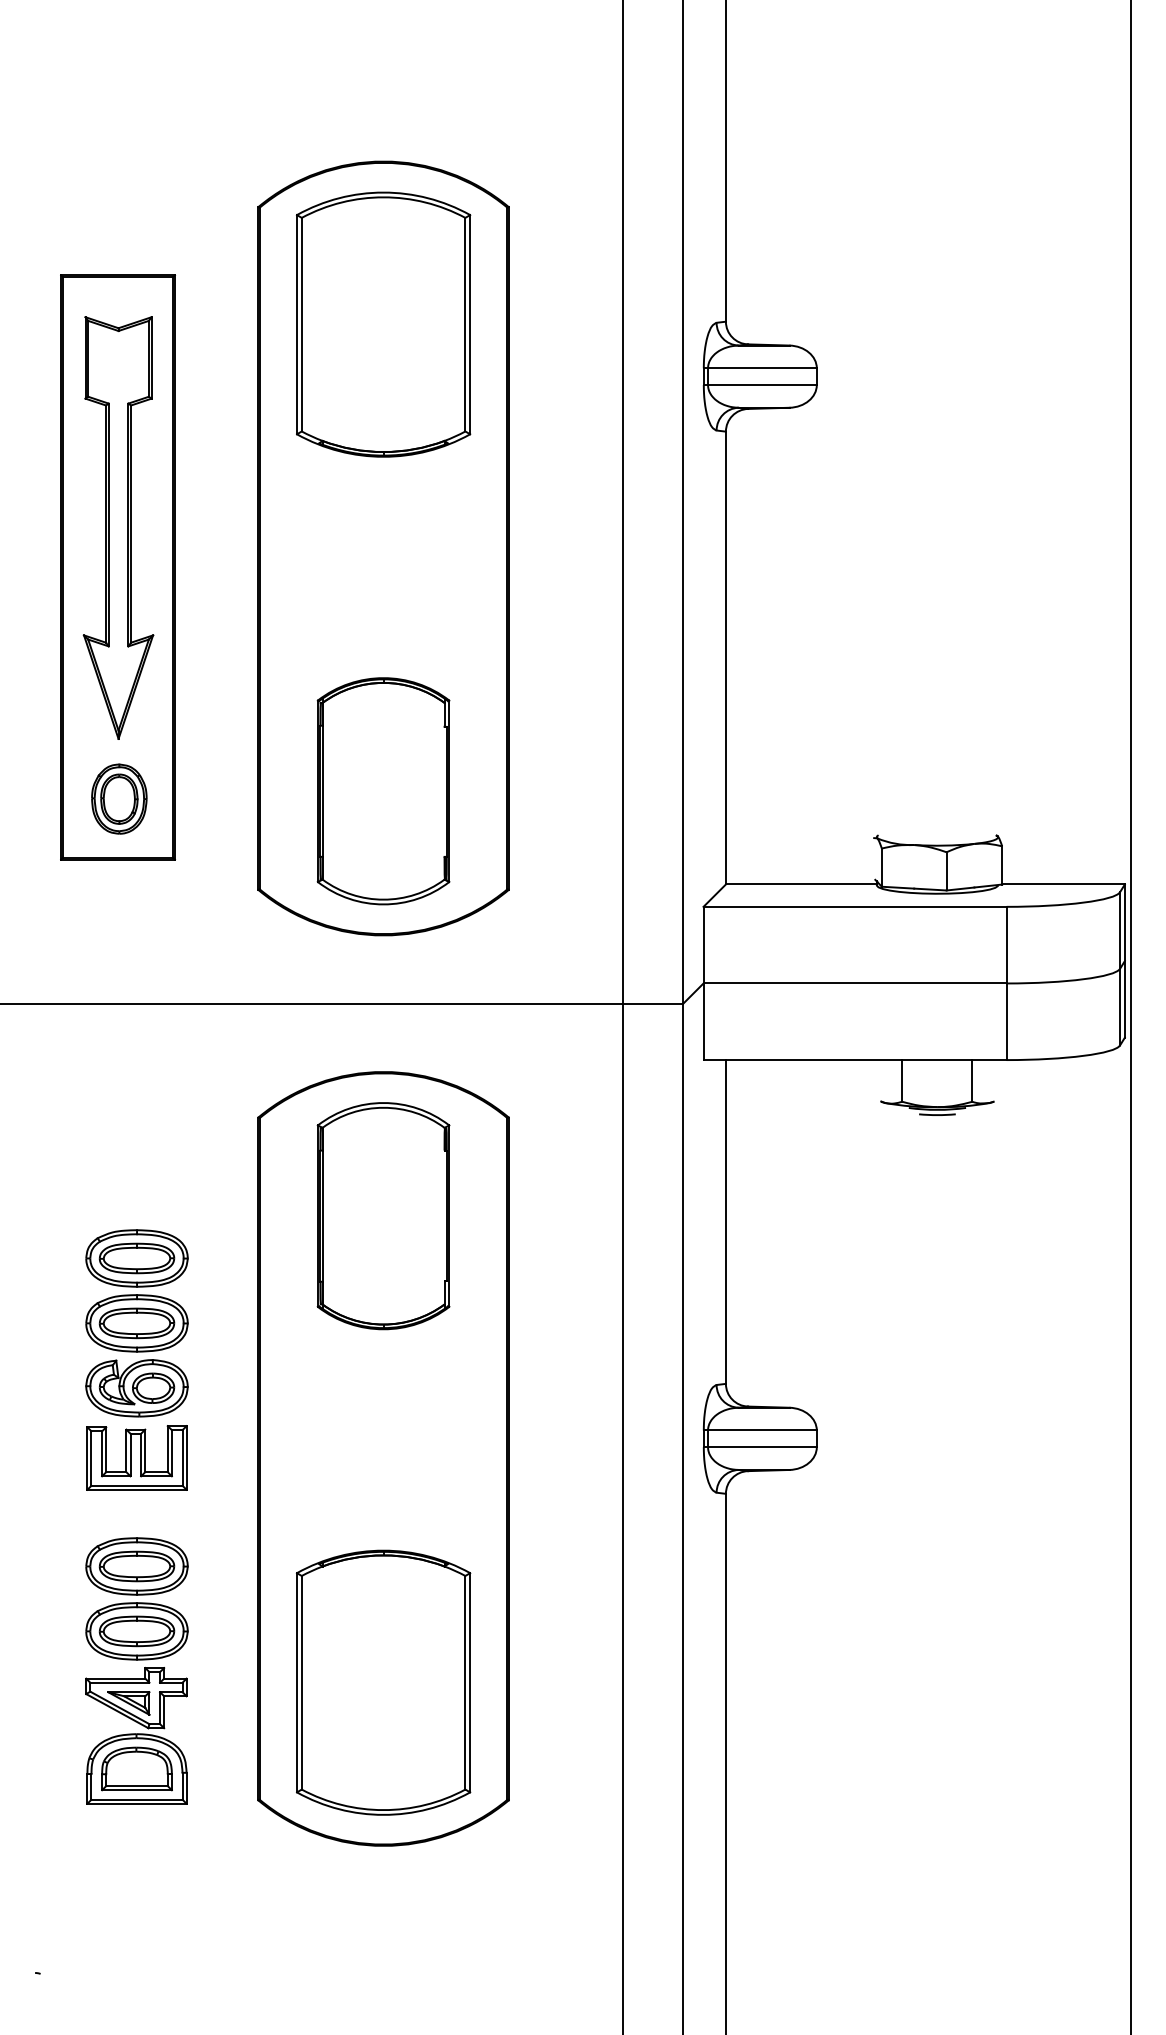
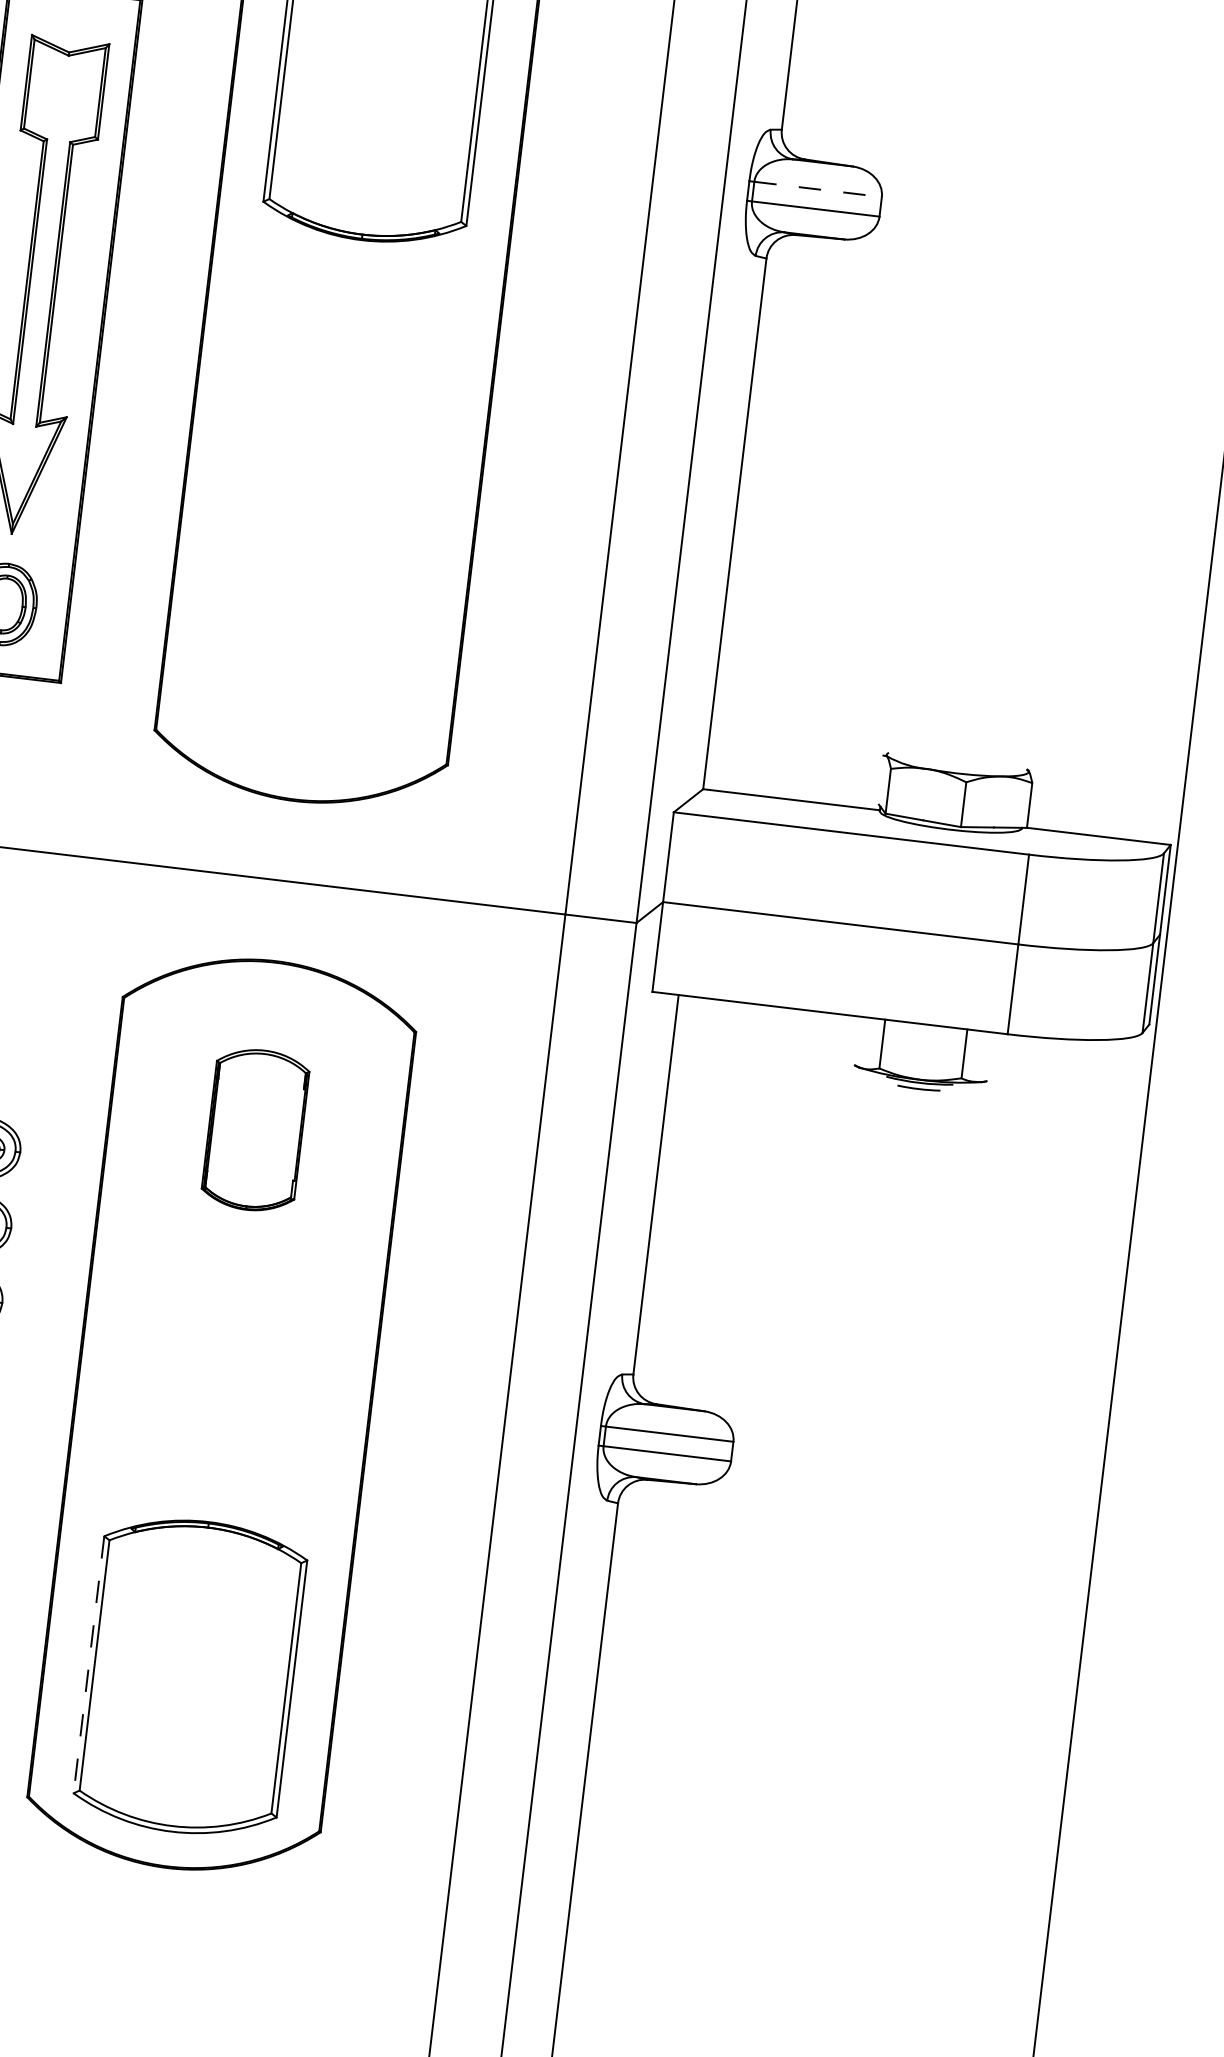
line: (762, 368) -> (818, 189), solid -> dashed
part: (383, 791) -> (314, 632), removed
part: (383, 1216) -> (255, 1130), size x0.6
line: (297, 1682) -> (89, 1664), solid -> dashed

